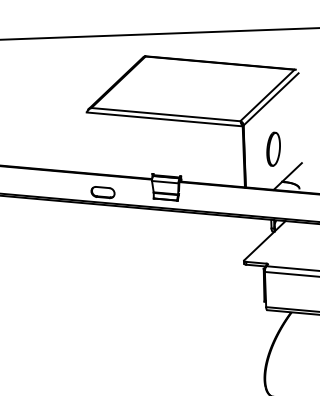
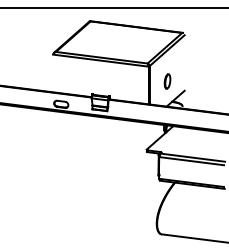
part: (273, 149) -> (167, 81), size x0.7

